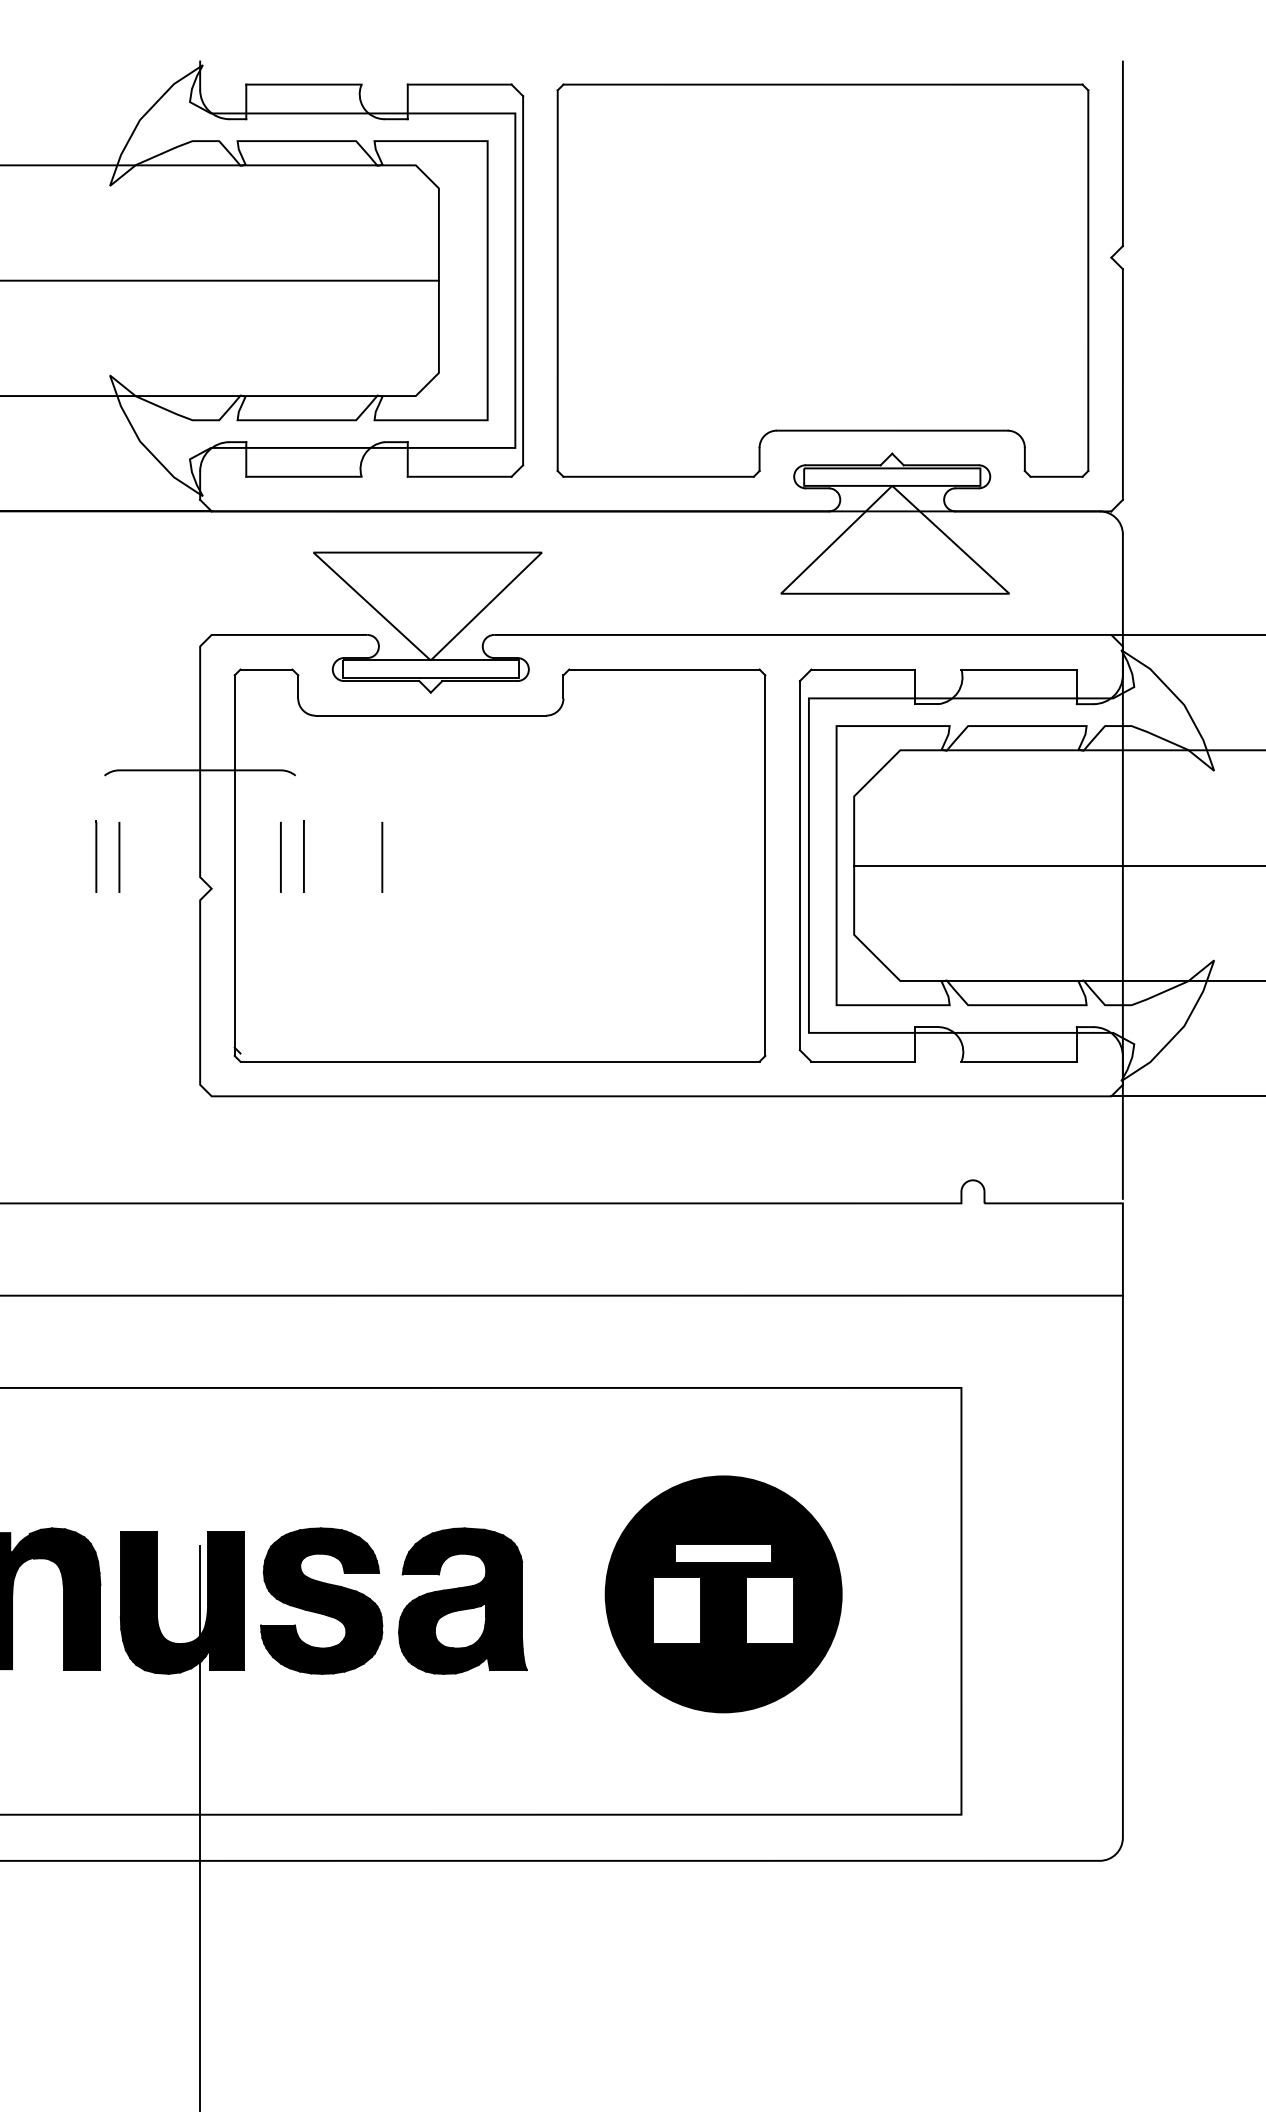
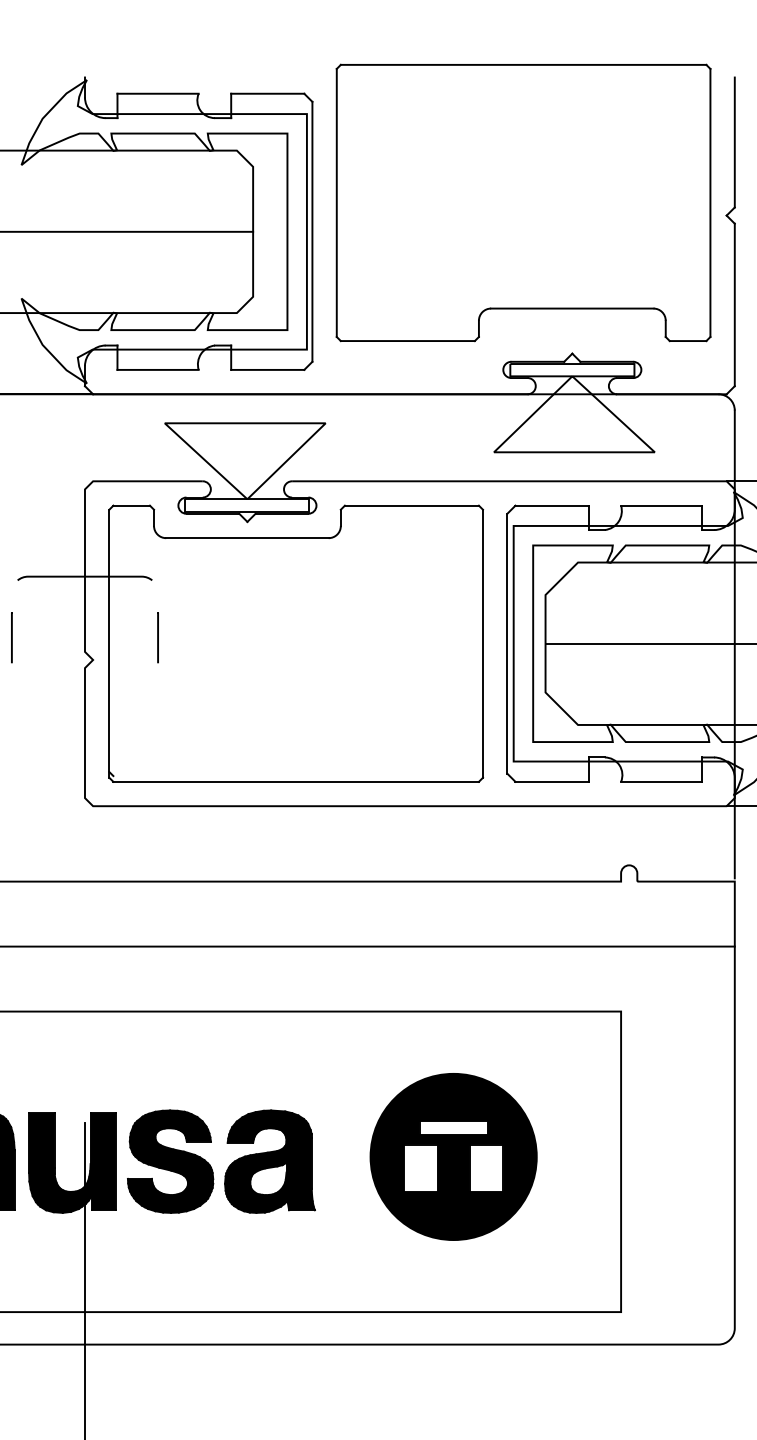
part: (822, 280) -> (523, 202), moved
line: (119, 857) -> (28, 638), removed
line: (280, 857) -> (141, 638), removed
line: (382, 857) -> (213, 638), removed

